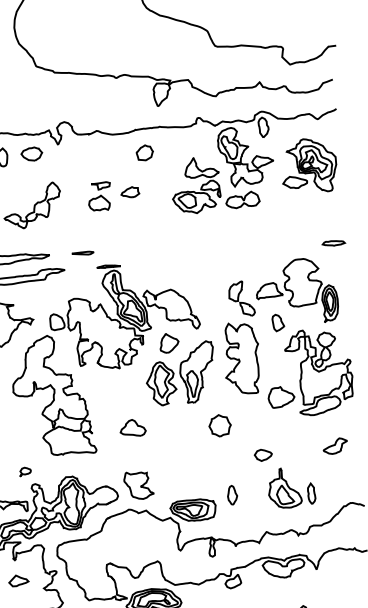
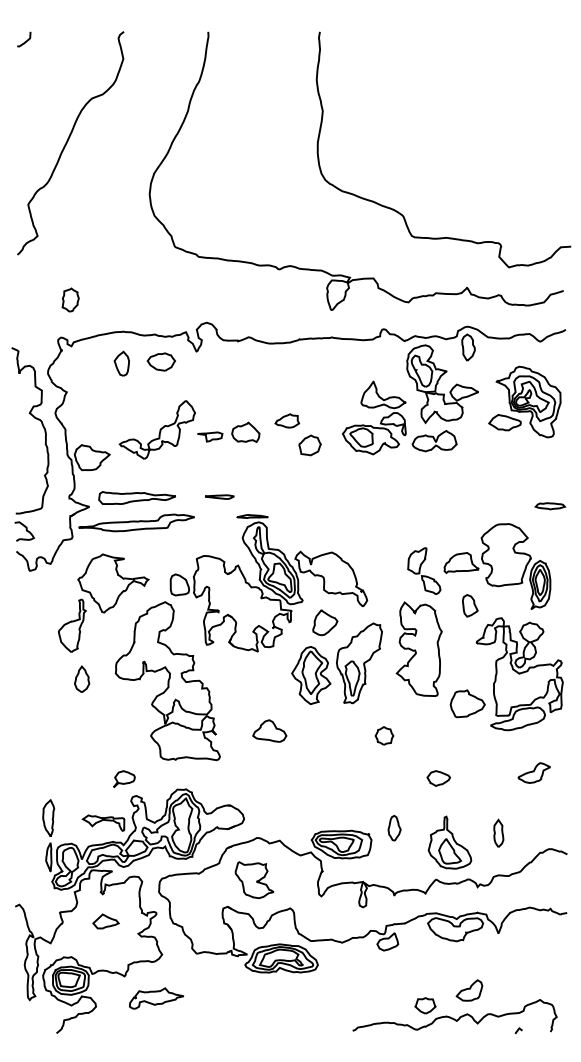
part: (144, 152) -> (309, 445), moved
part: (101, 185) -> (210, 436), moved
part: (220, 425) -> (384, 735), size x0.62
part: (25, 471) -> (124, 778), size x1.43
part: (138, 485) -> (254, 880), moved
part: (284, 488) -> (449, 842), moved

